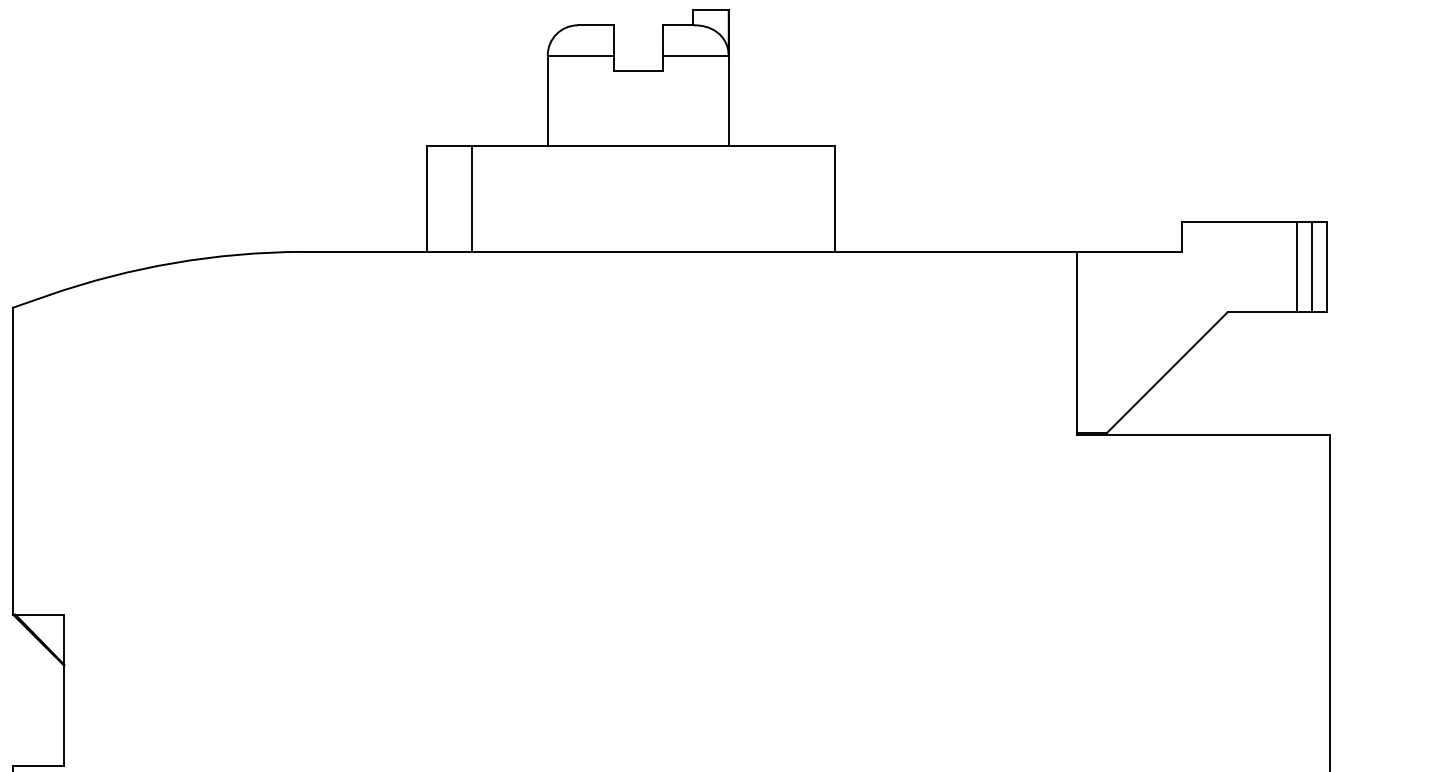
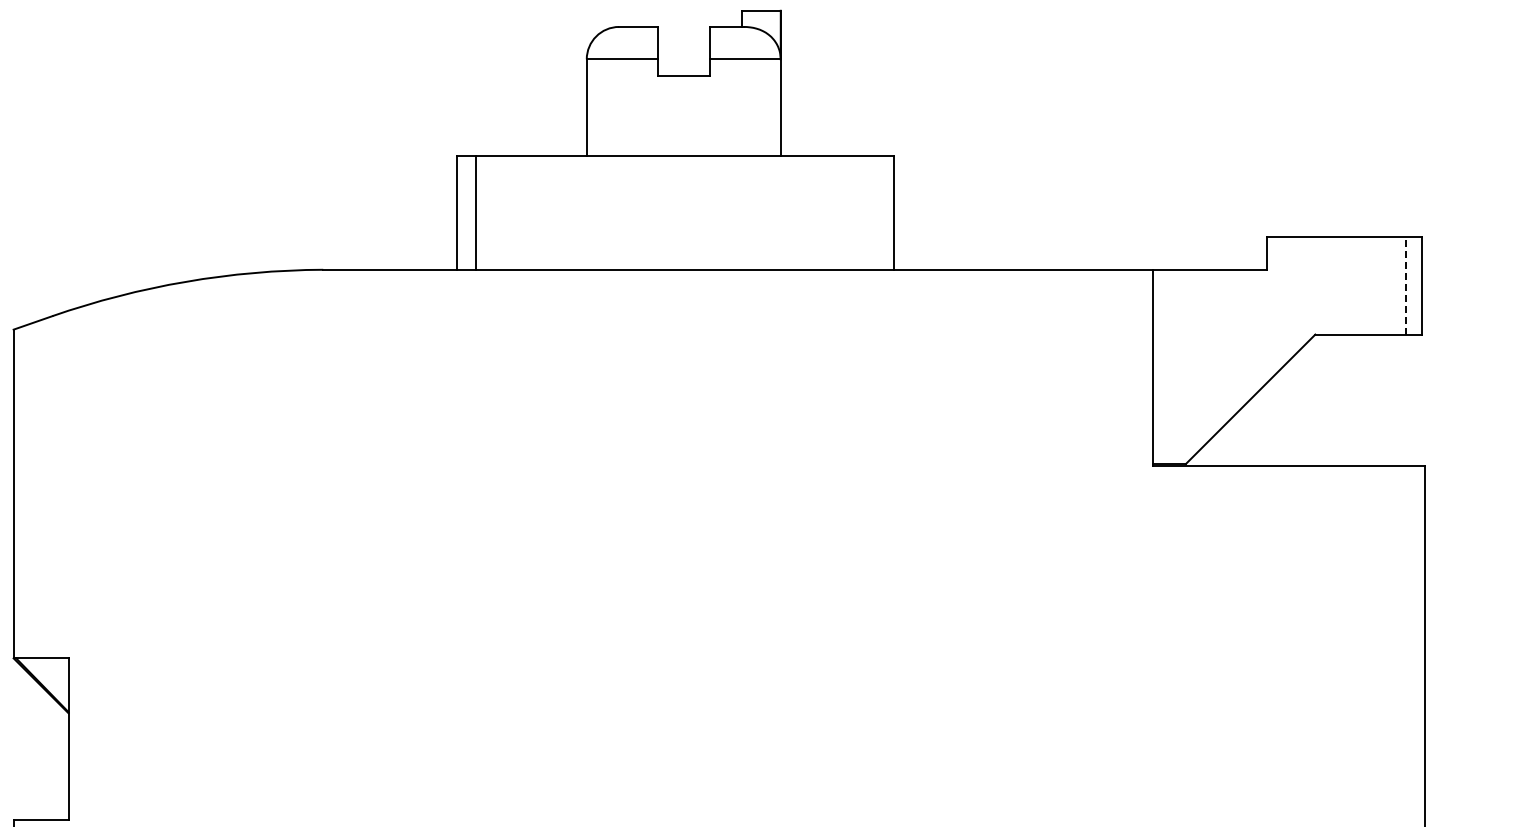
line: (471, 198) -> (475, 212), moved
line: (1296, 266) -> (1389, 285), removed
line: (1312, 267) -> (1406, 286), solid -> dashed

